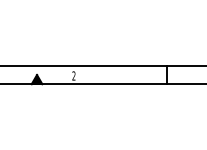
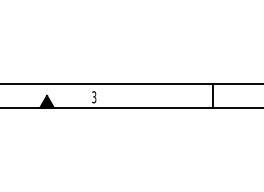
text: (74, 76) -> (94, 97), 2 -> 3

